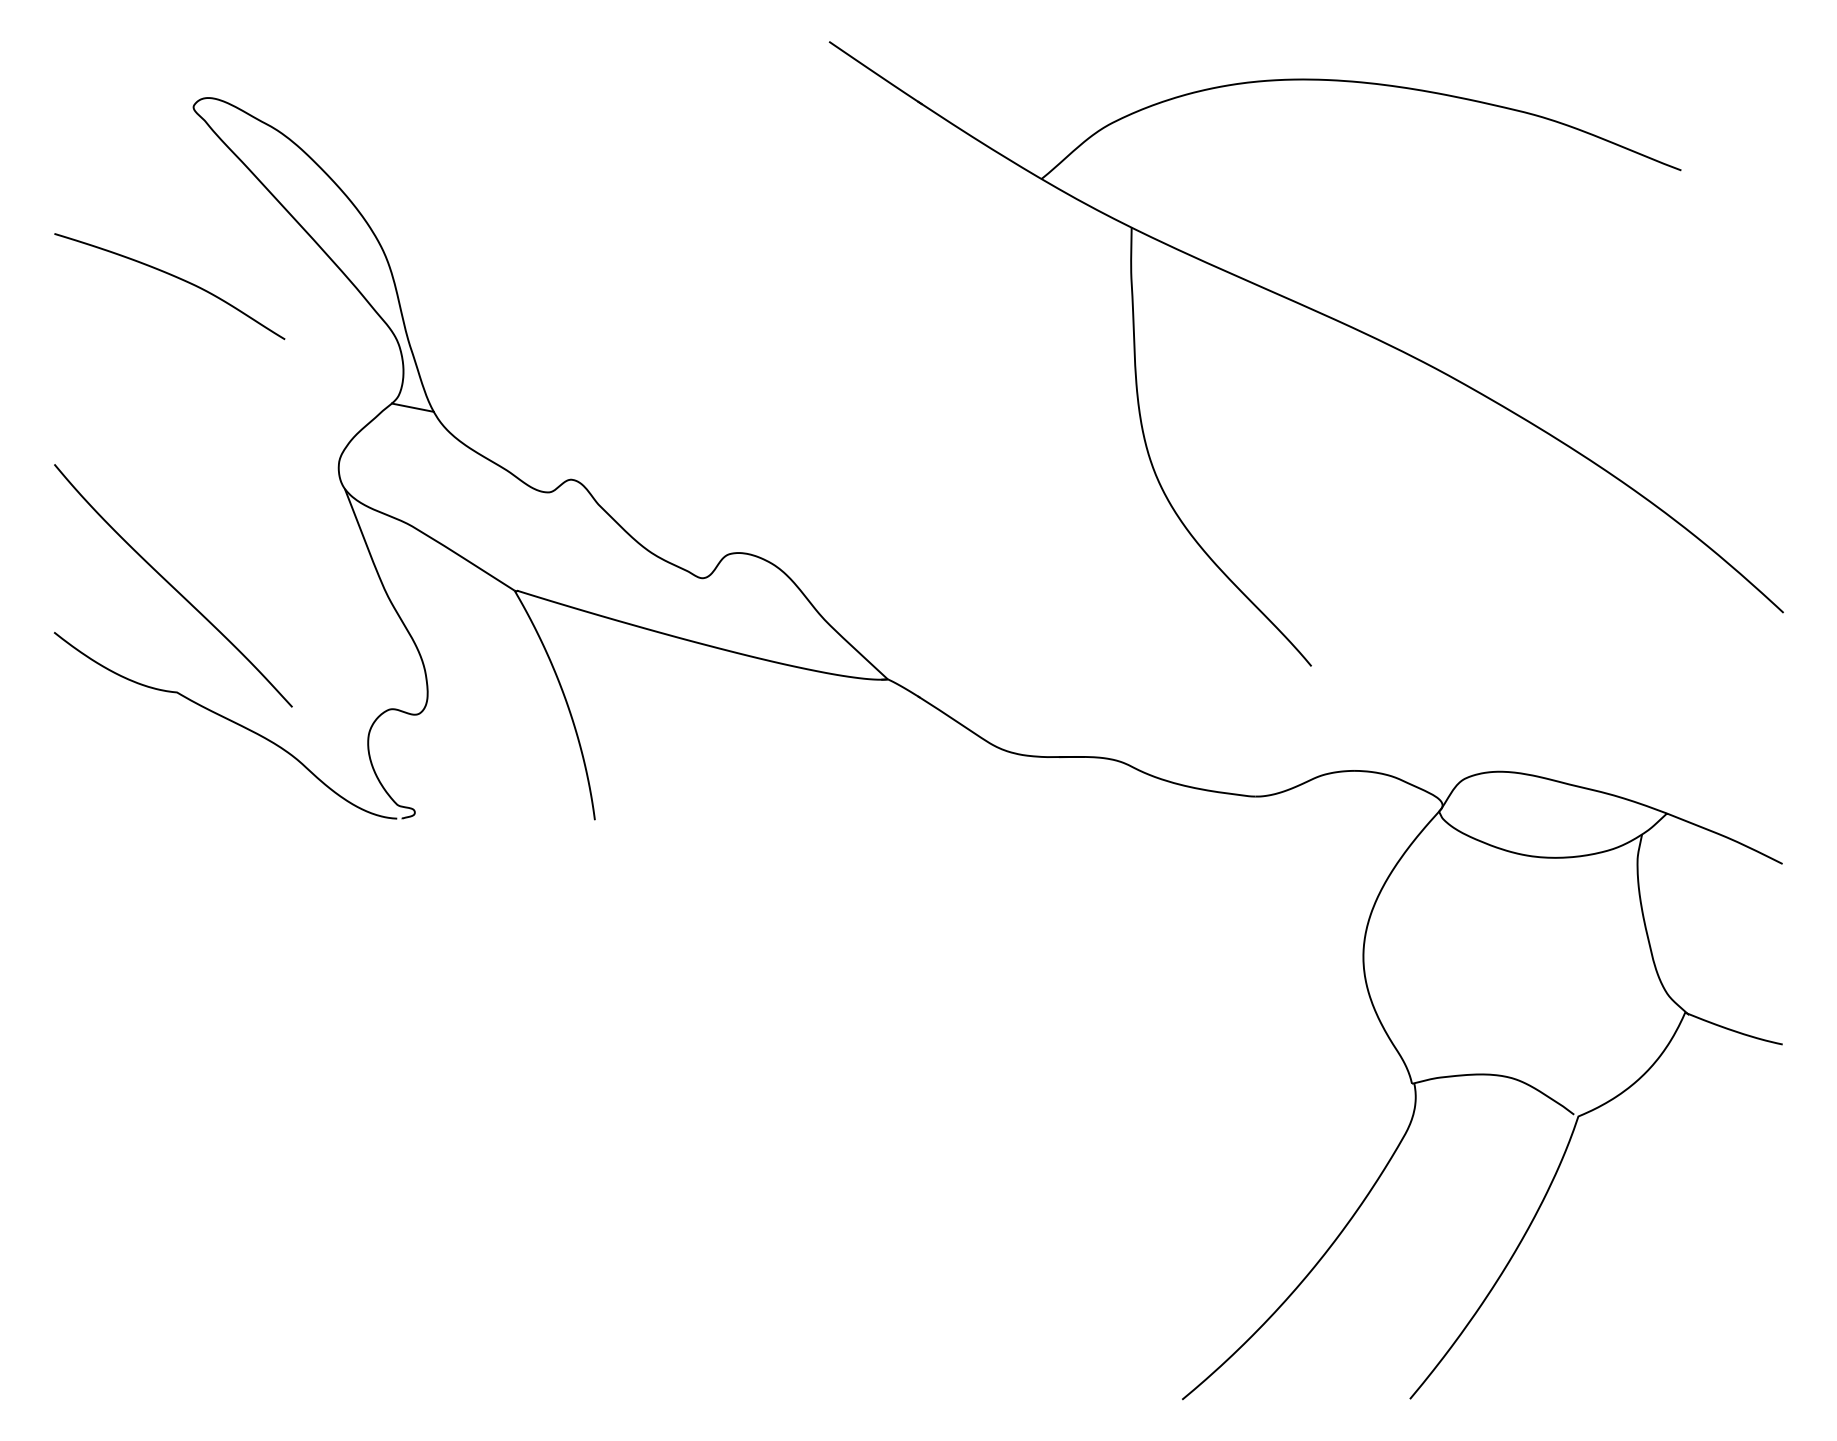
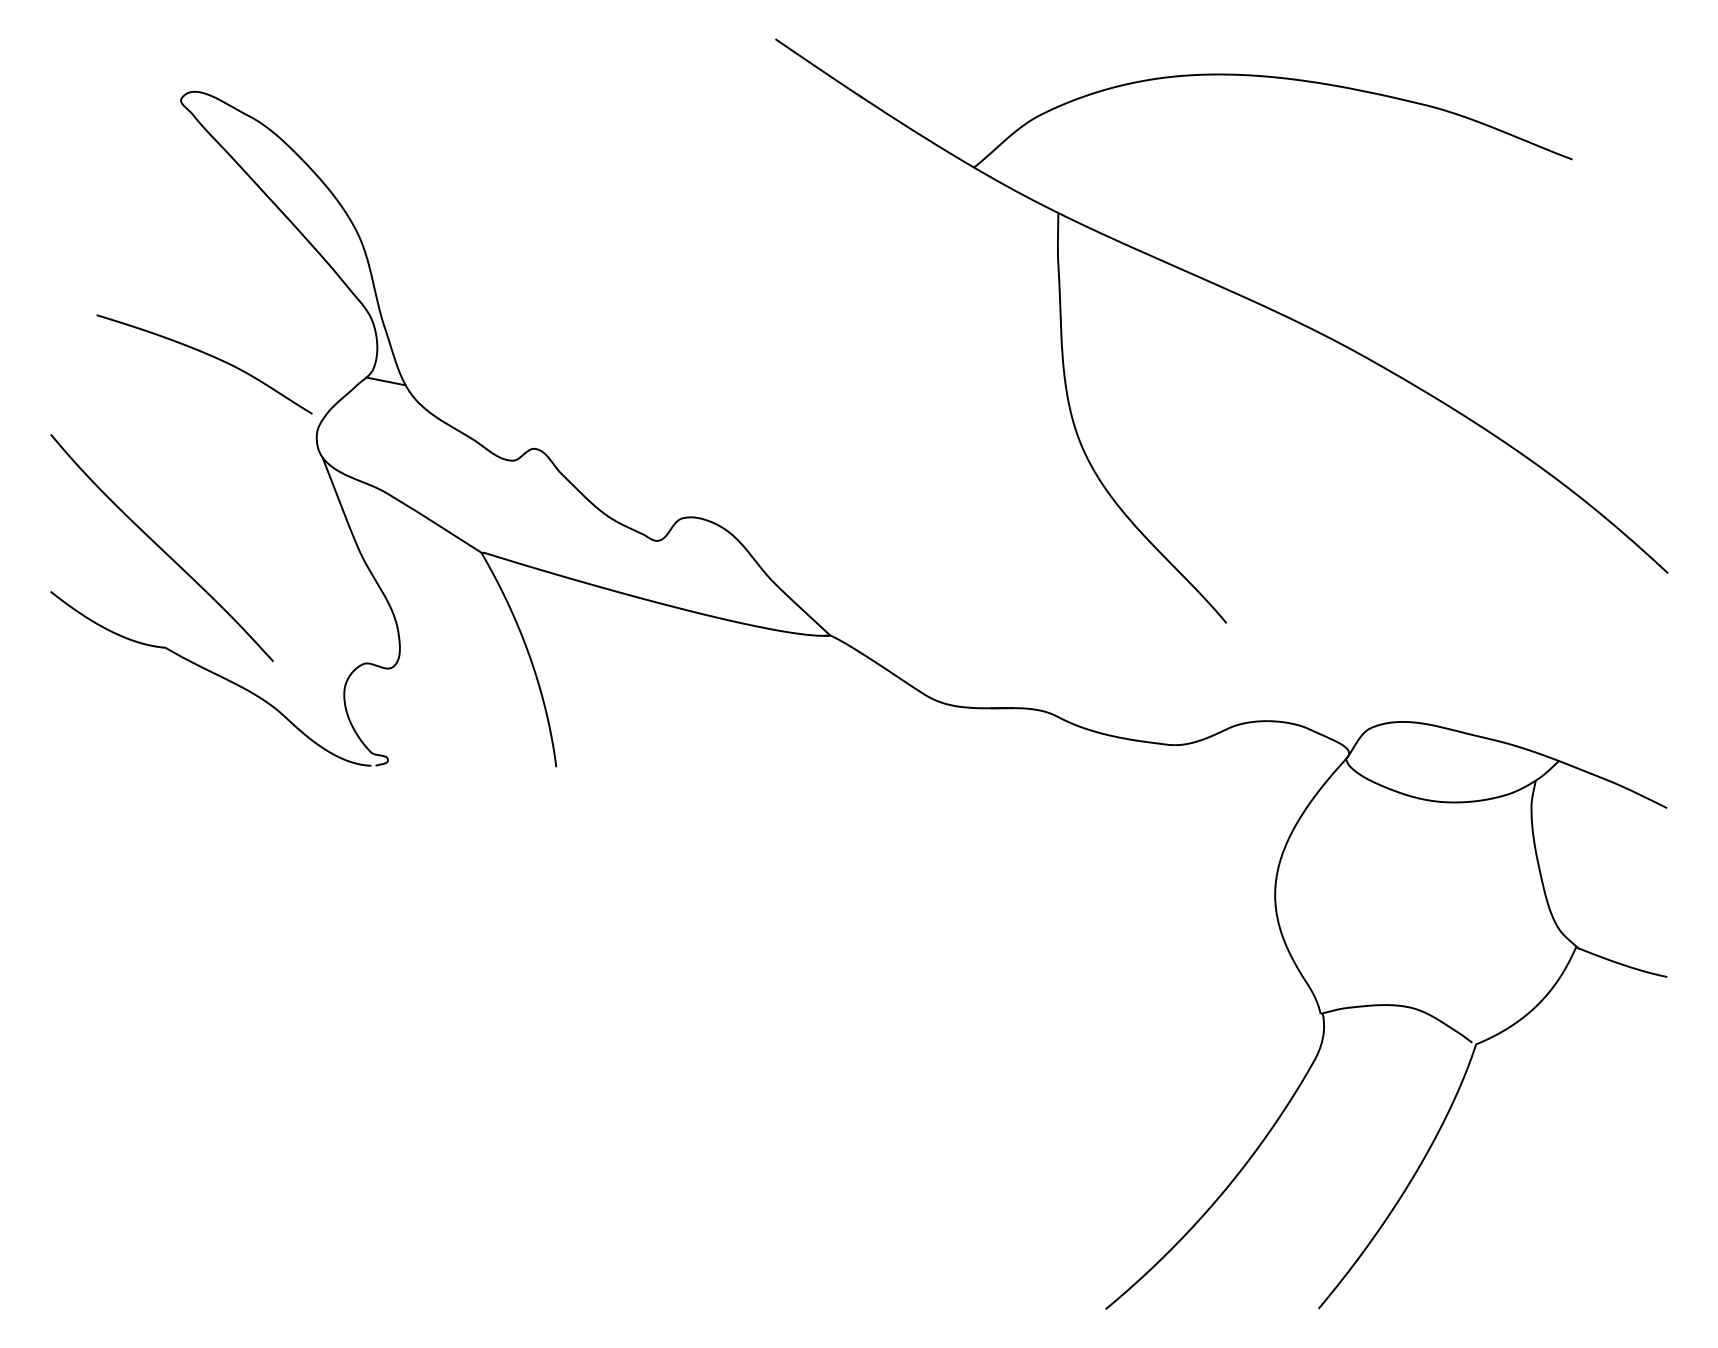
curve: (174, 277) -> (208, 355), moved

